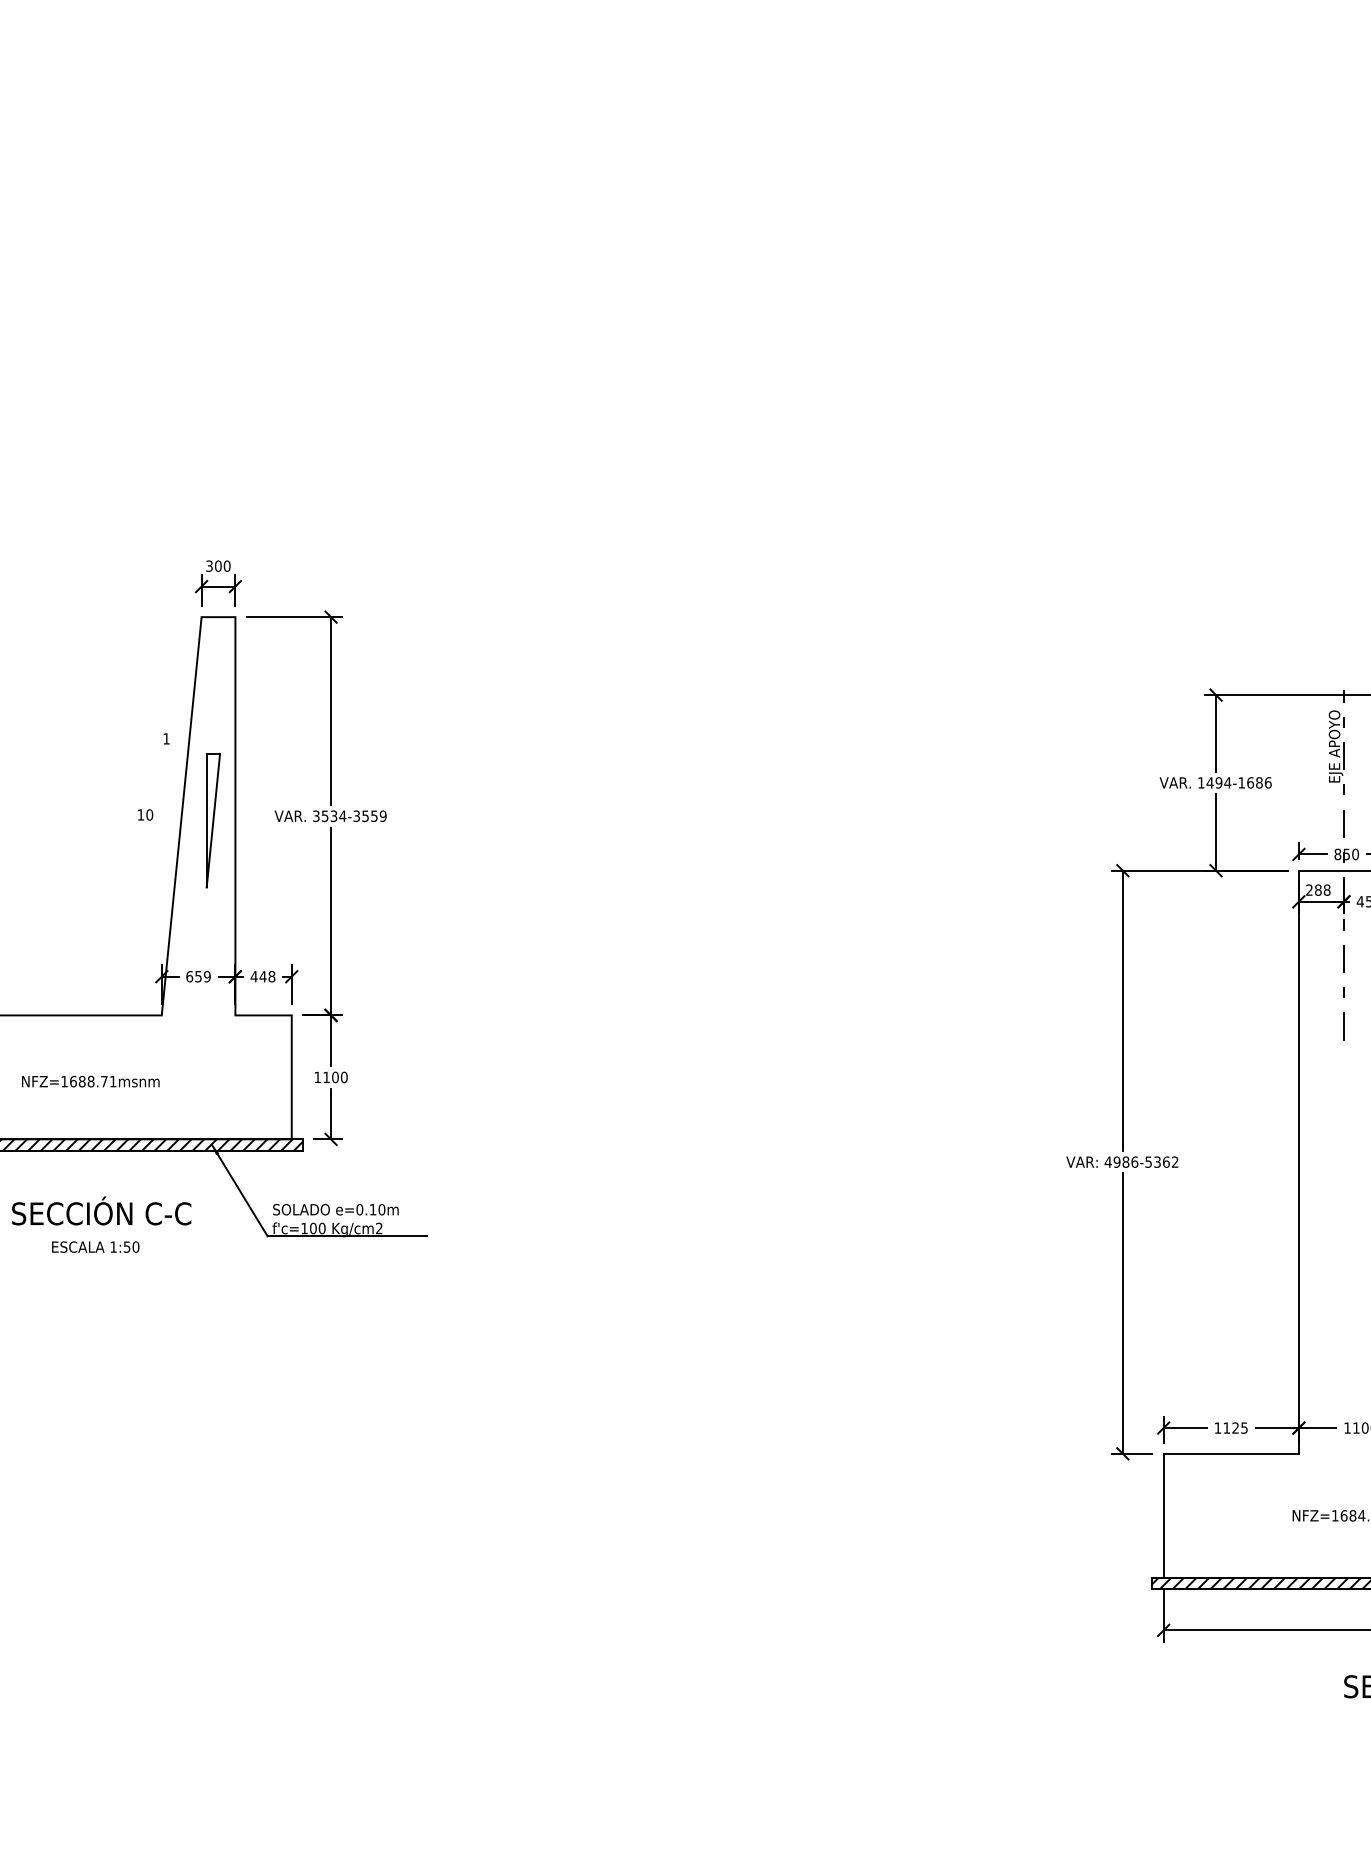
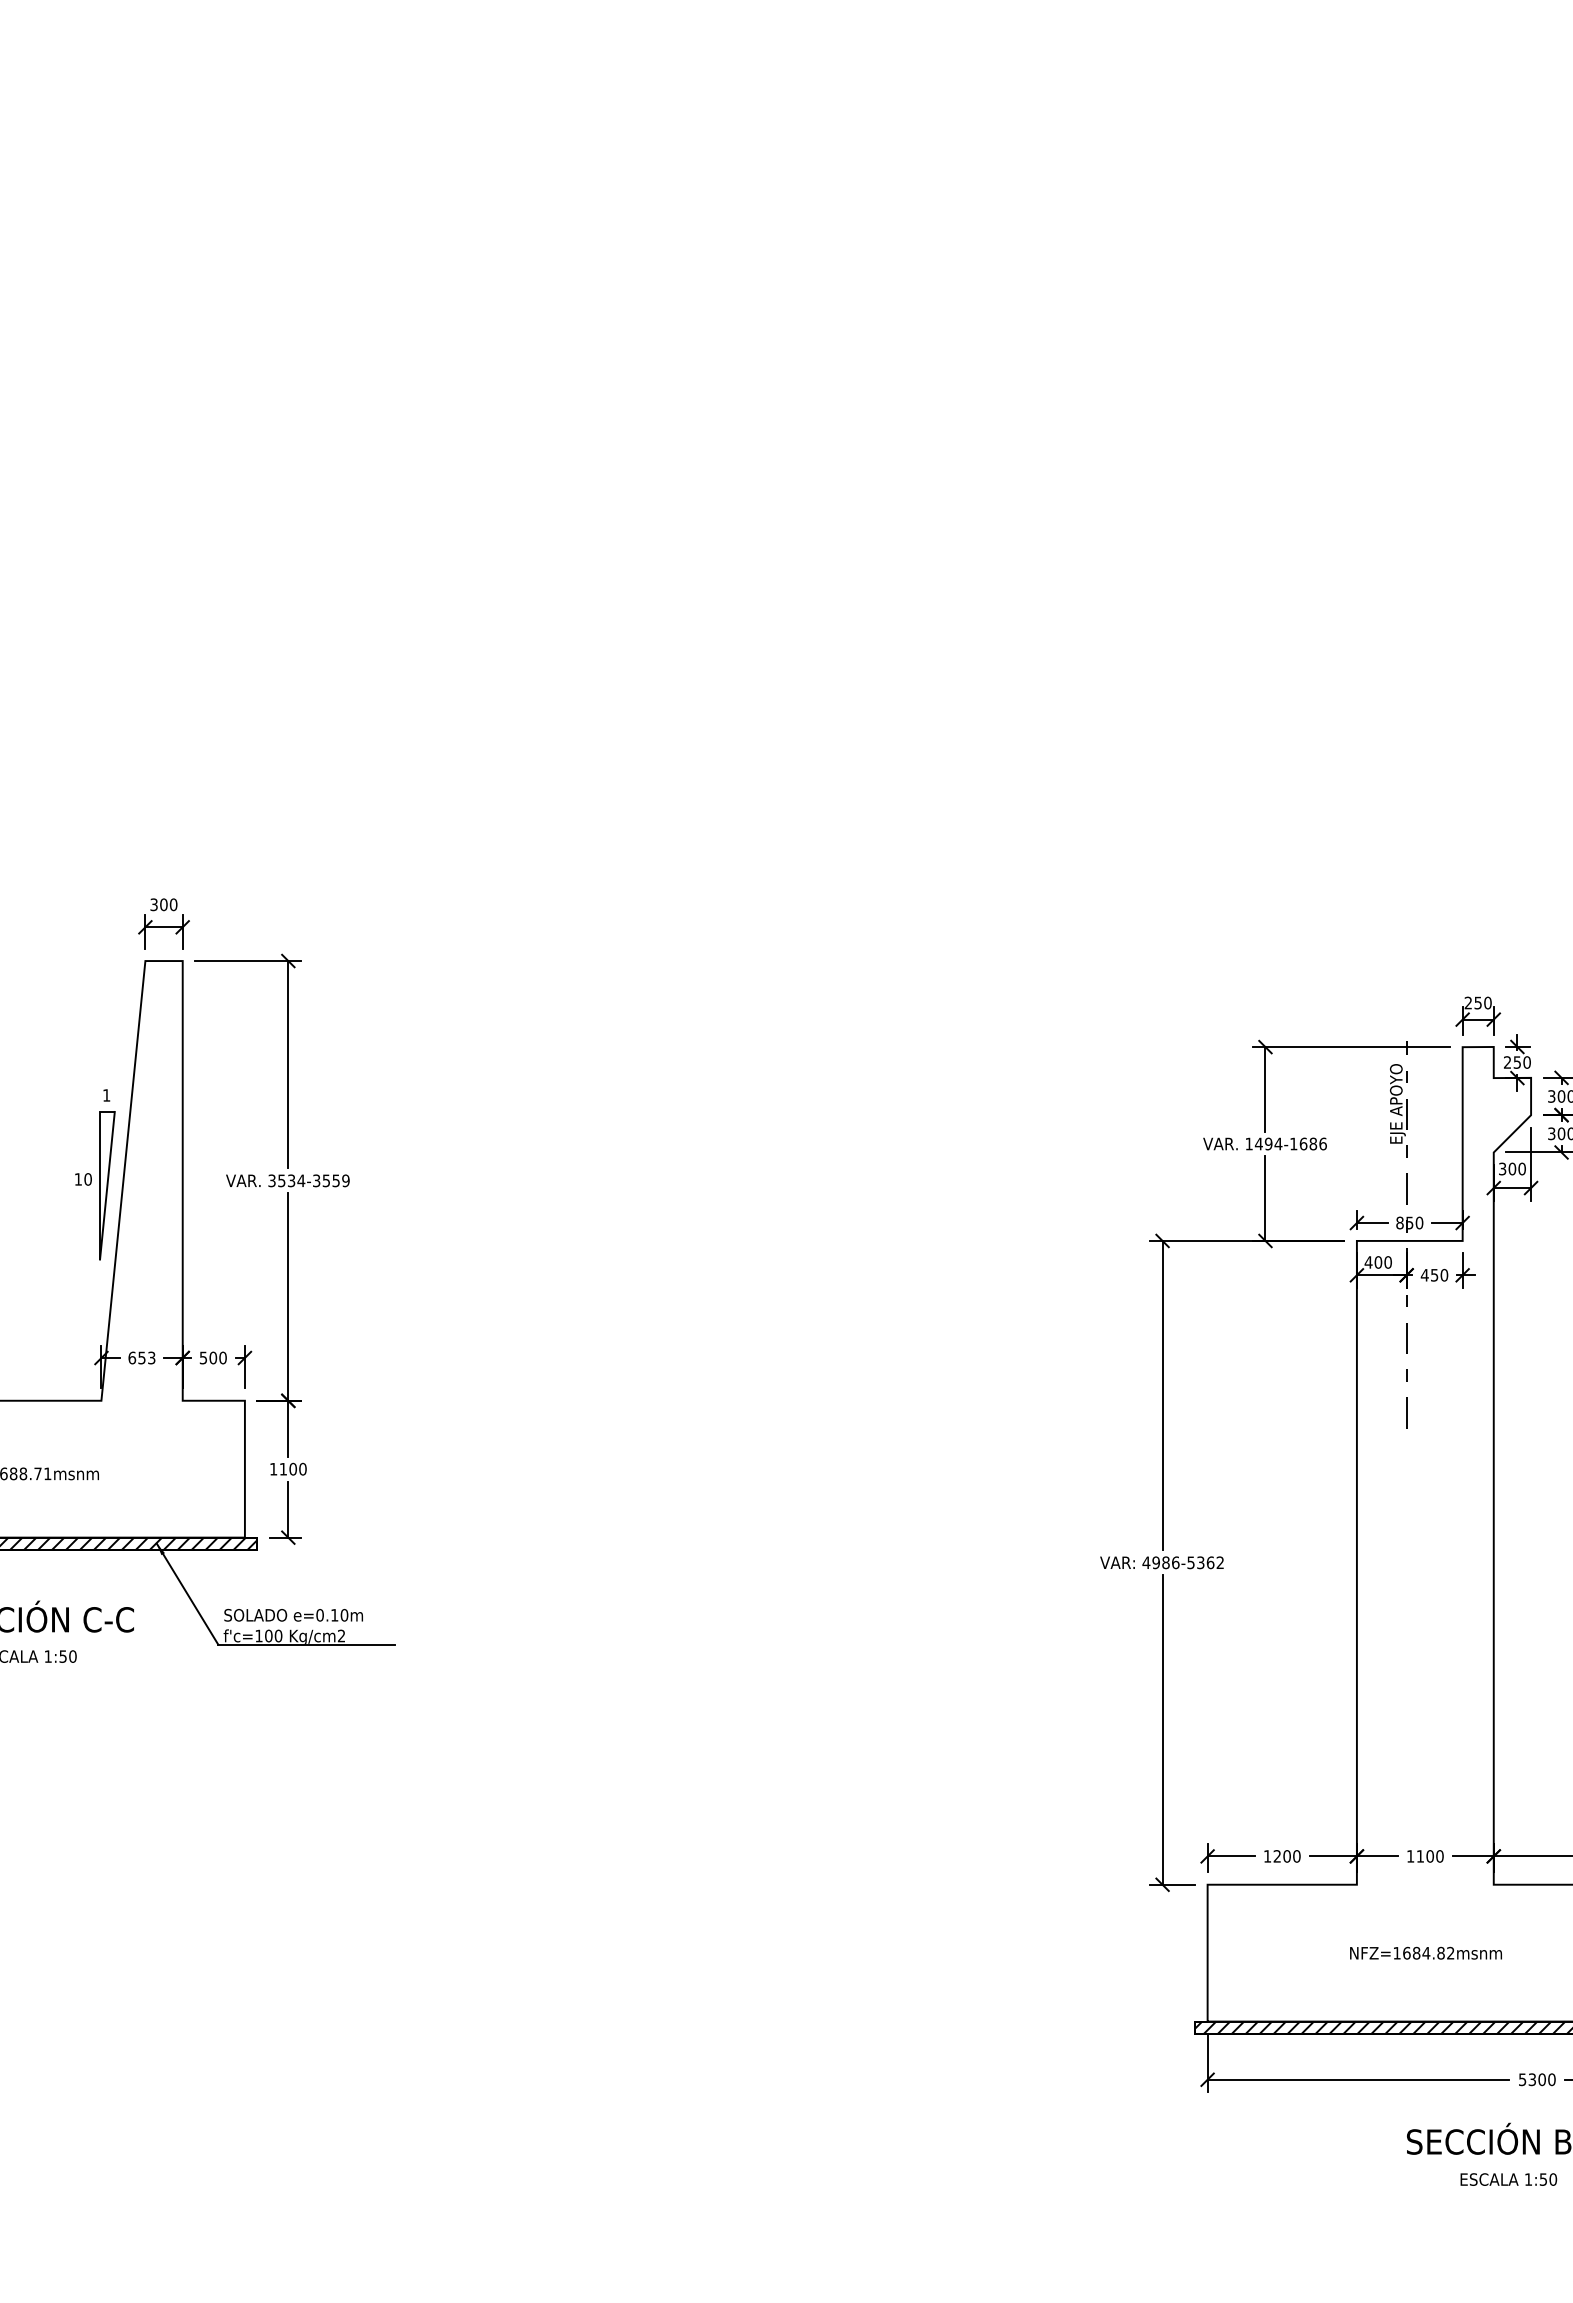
part: (213, 820) -> (107, 1185), moved
text: (1317, 890) -> (1377, 1262), 288 -> 400
text: (207, 976) -> (151, 1357), 659 -> 653
text: (262, 976) -> (212, 1357), 448 -> 500
text: (1235, 1428) -> (1286, 1856), 1125 -> 1200

